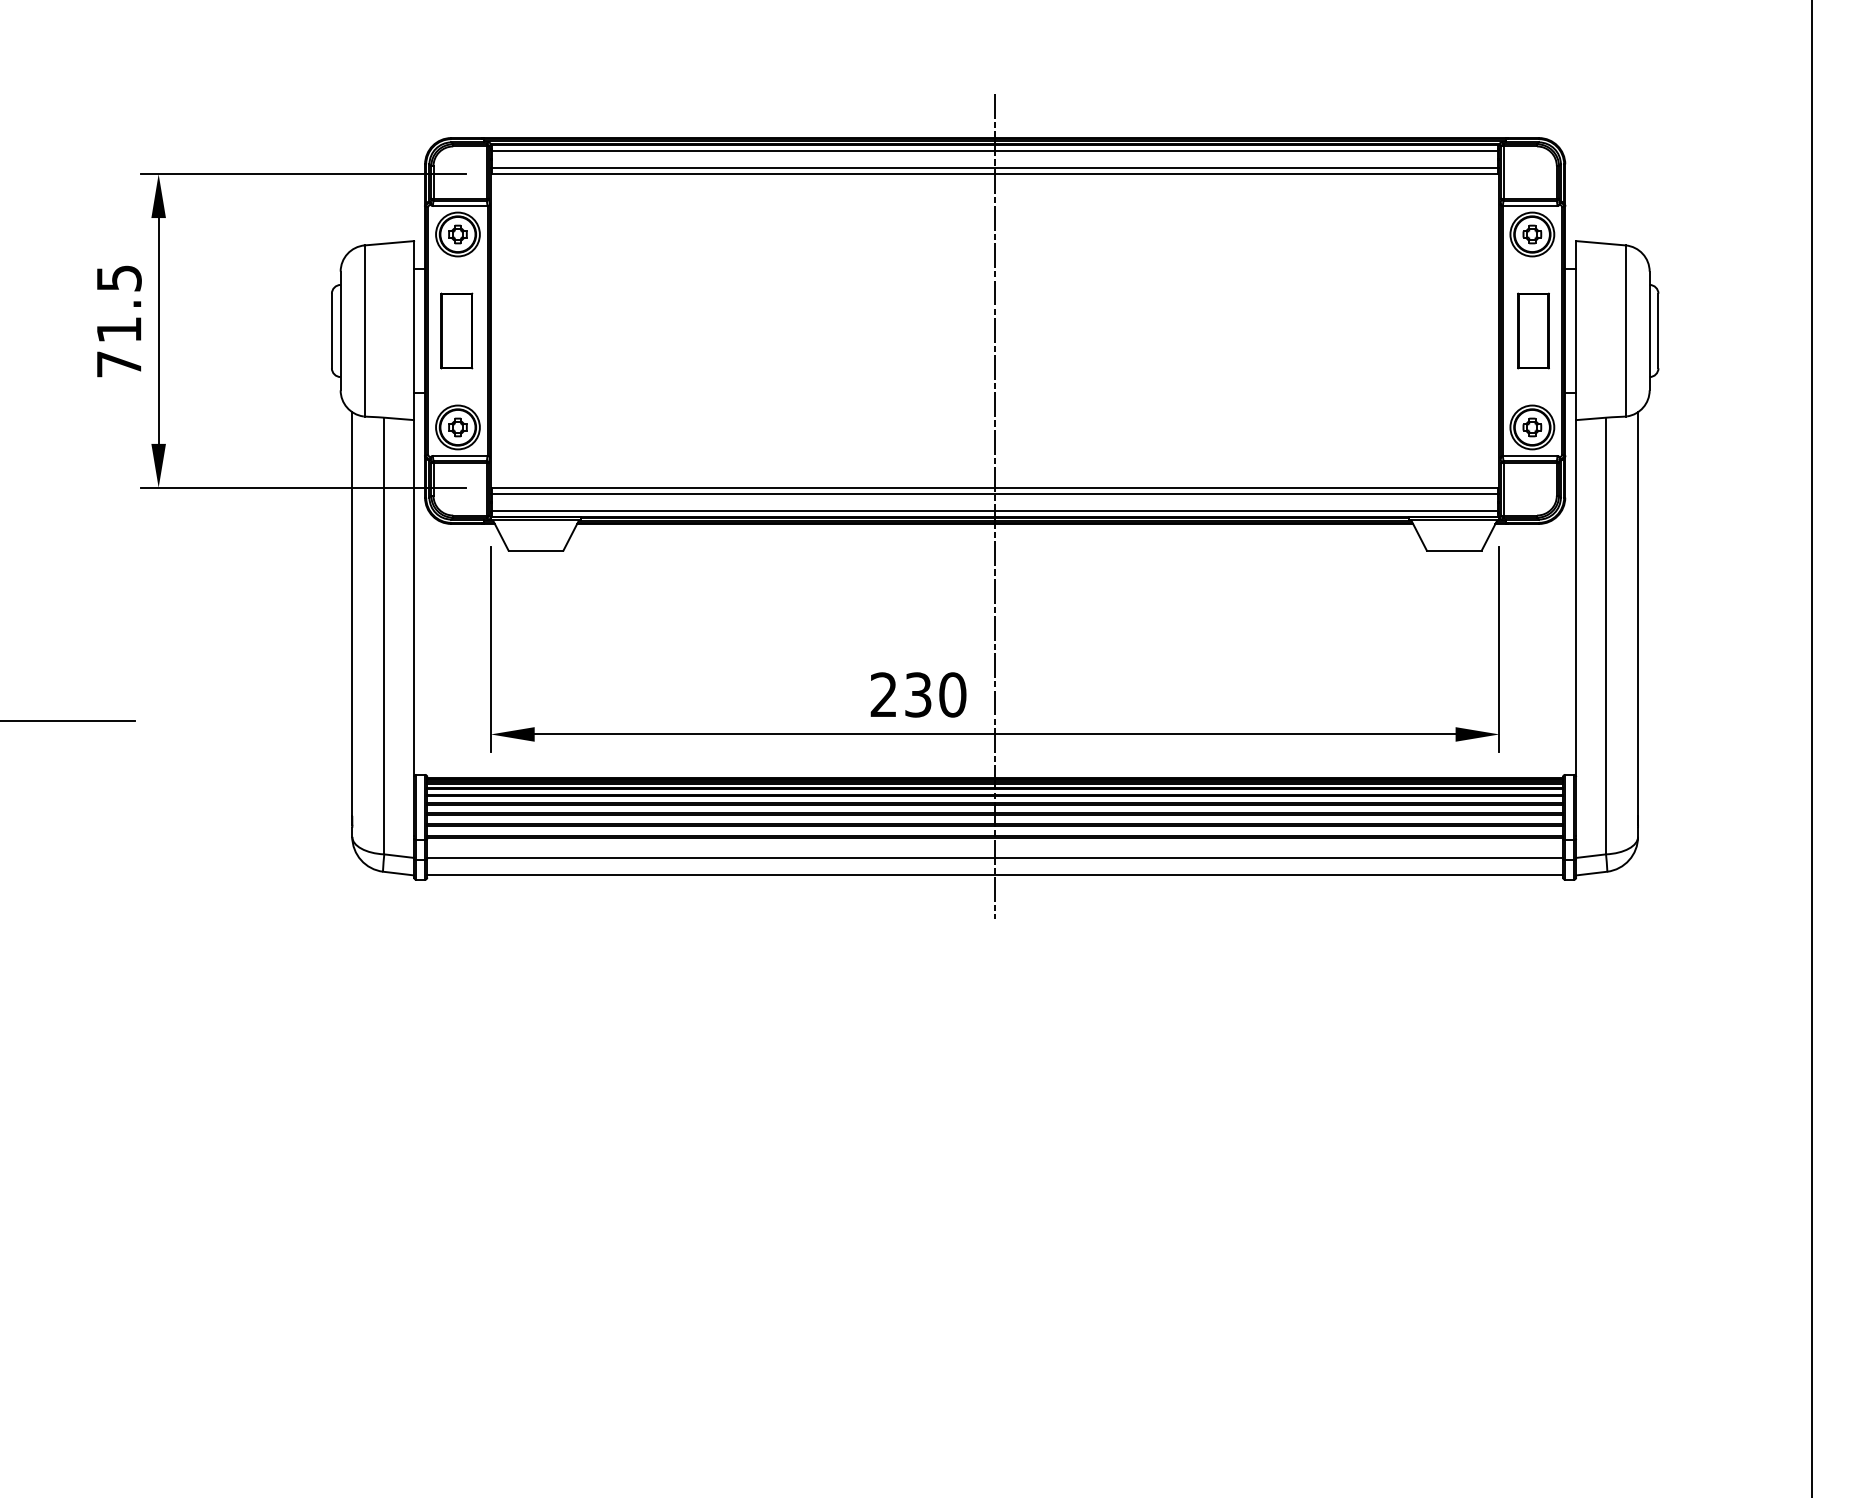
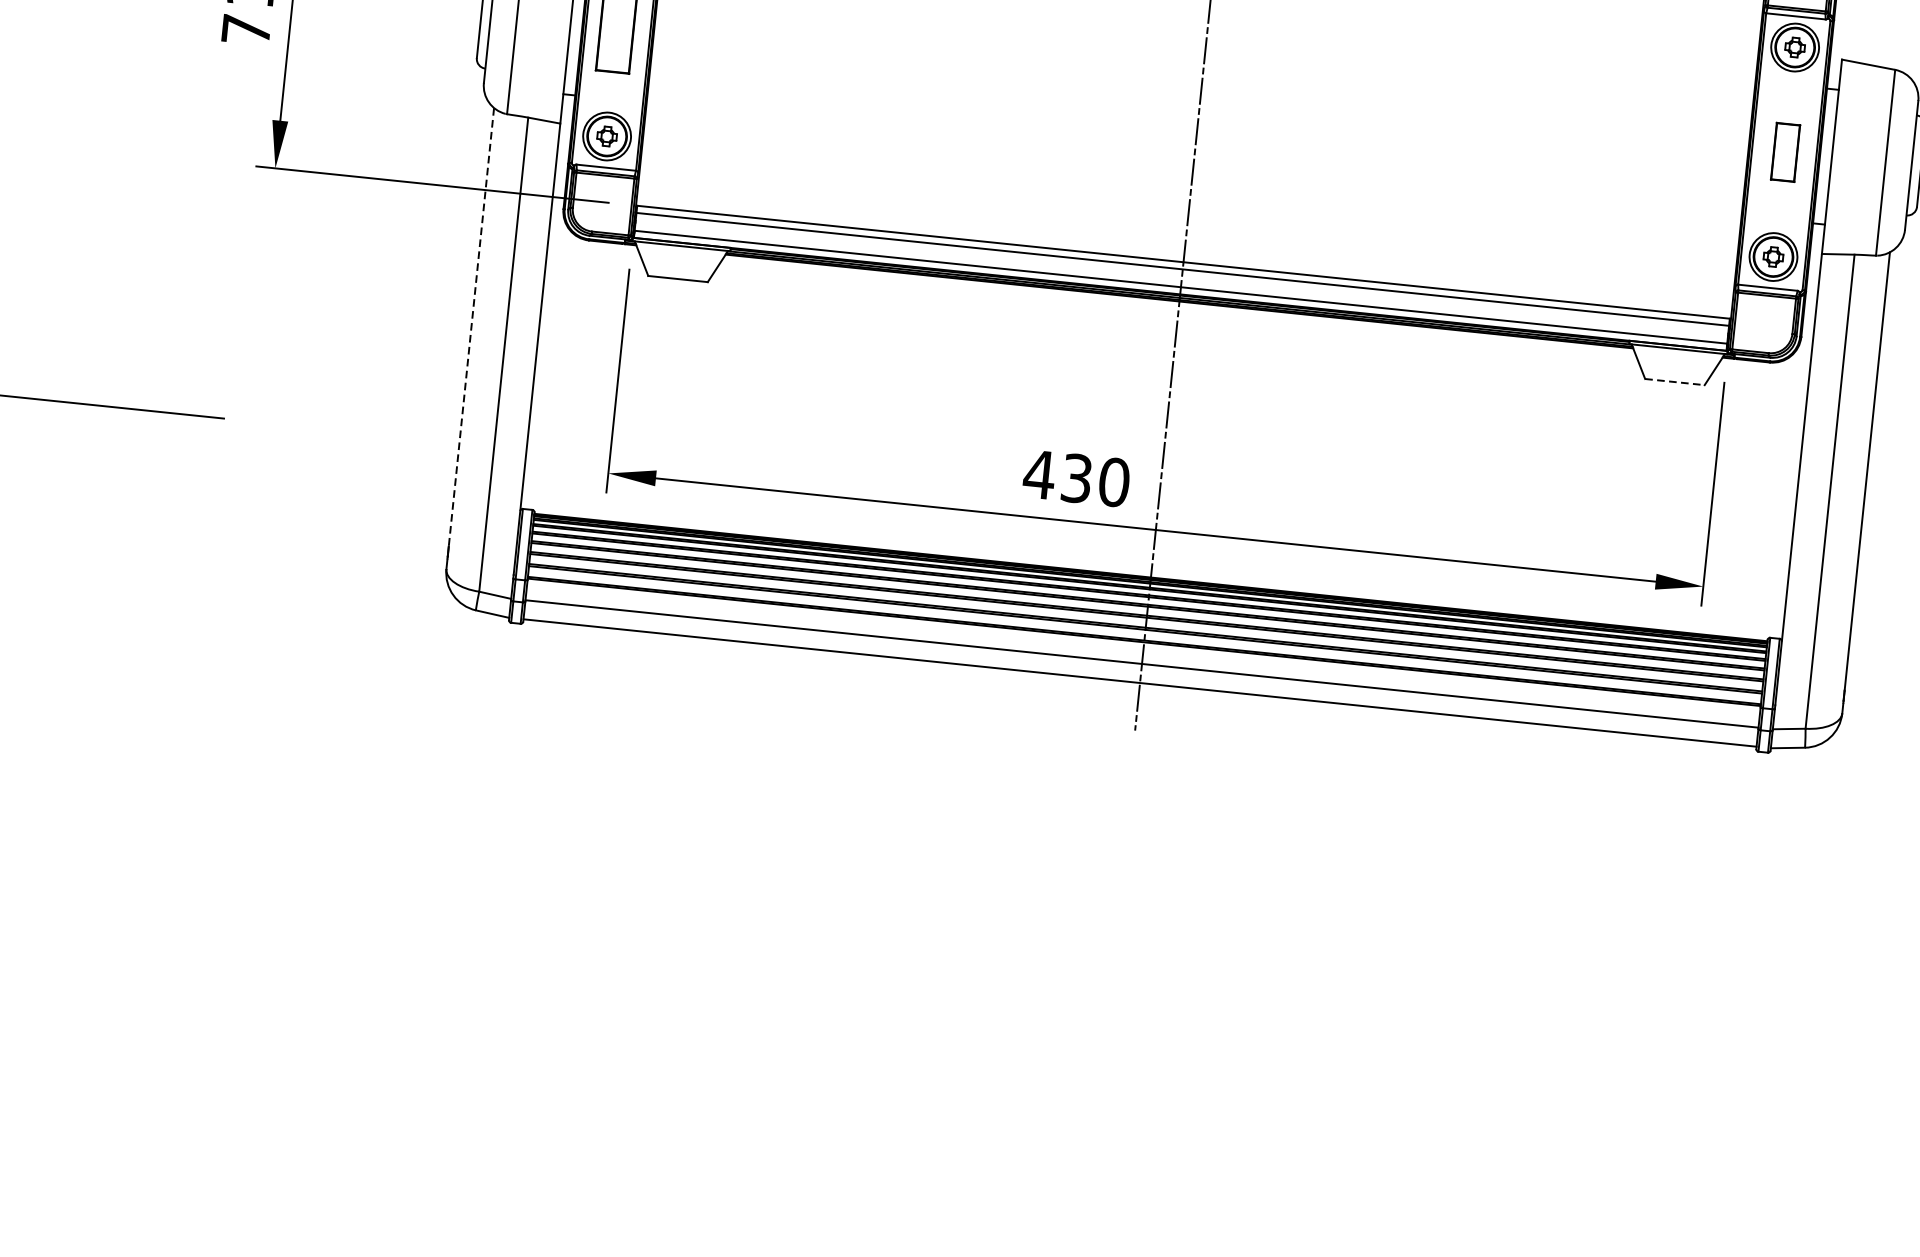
part: (1533, 330) -> (1785, 151), size x0.7
line: (1454, 550) -> (1675, 381), solid -> dashed
line: (352, 614) -> (471, 327), solid -> dashed
text: (883, 694) -> (1039, 474), 230 -> 430

